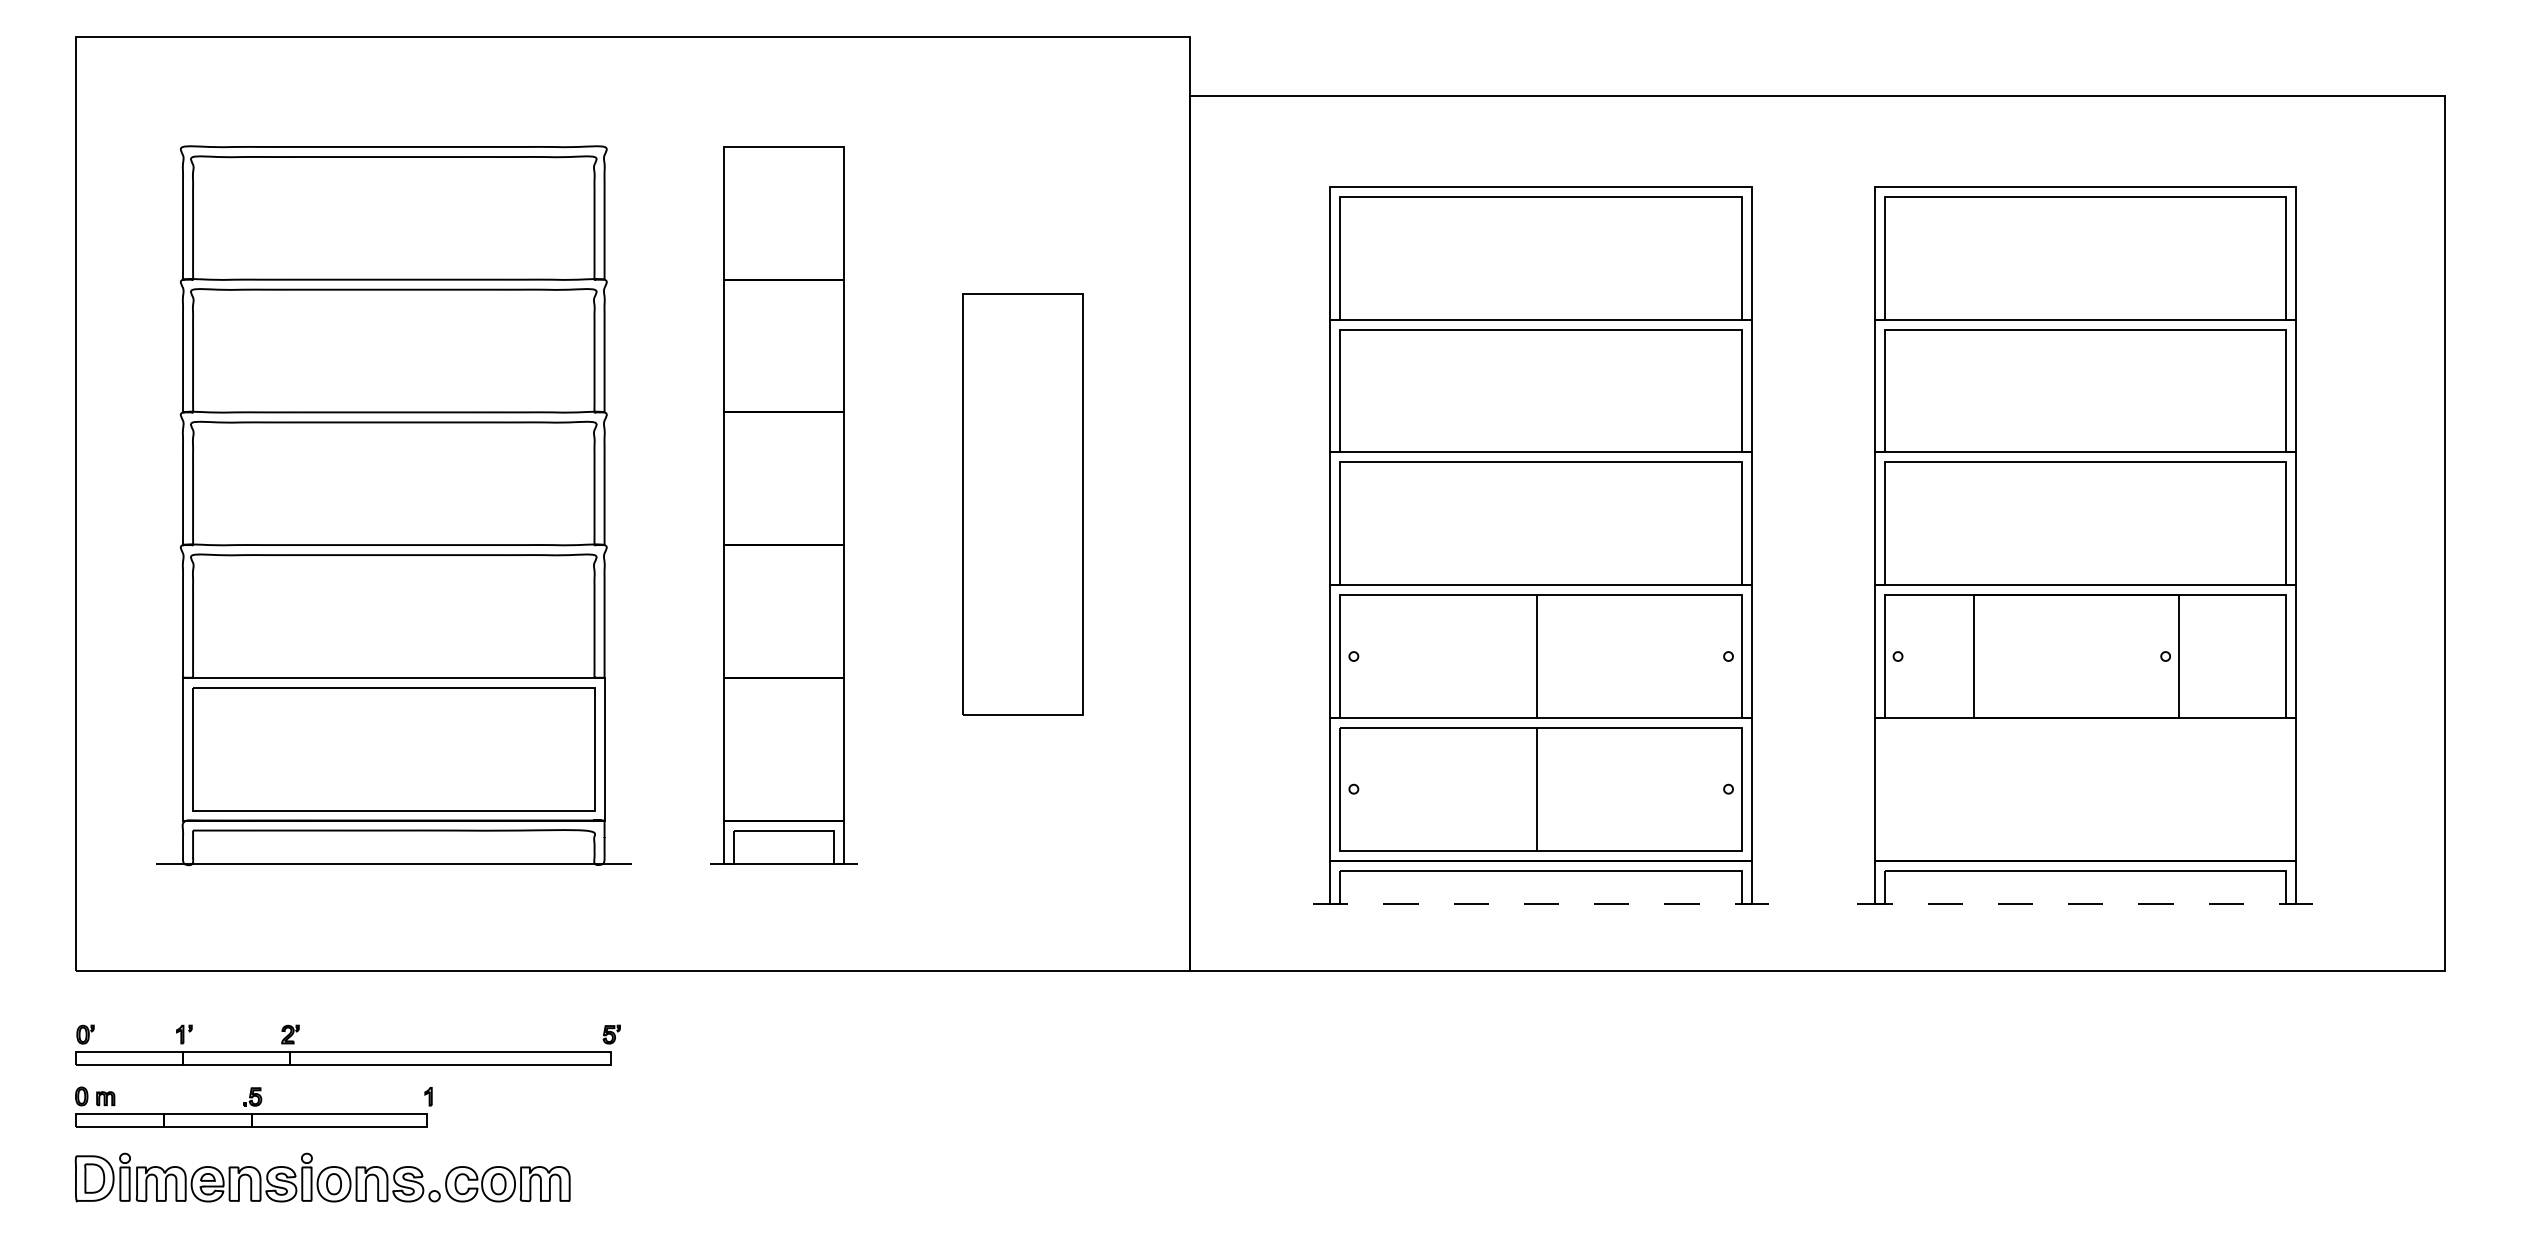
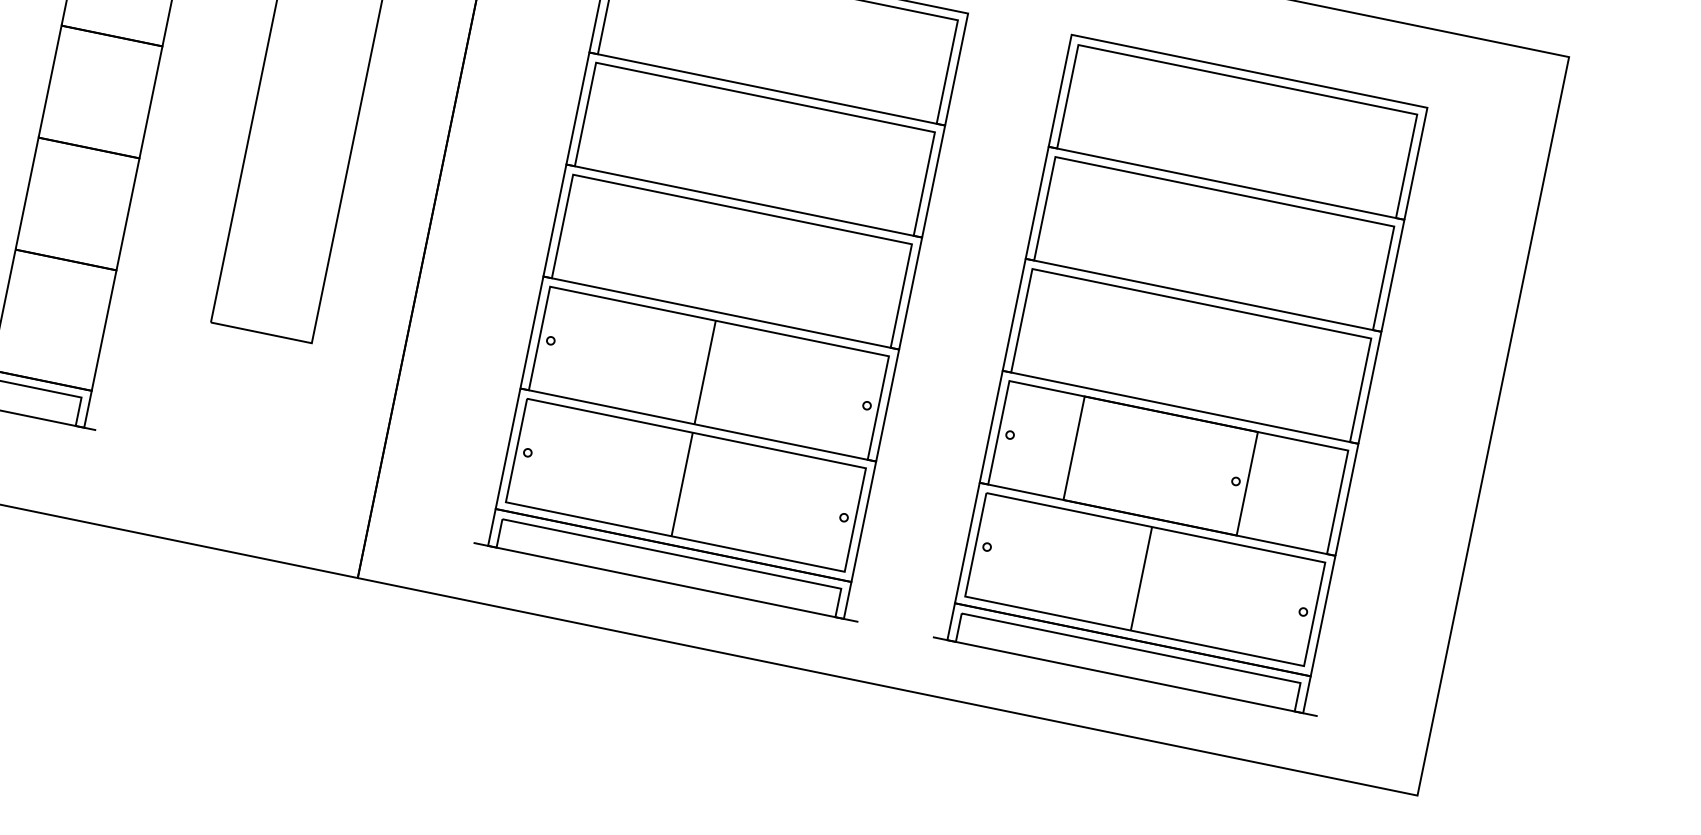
part: (2085, 789) -> (1145, 579), added
line: (1541, 904) -> (666, 582), dashed -> solid
line: (2085, 904) -> (1125, 676), dashed -> solid

